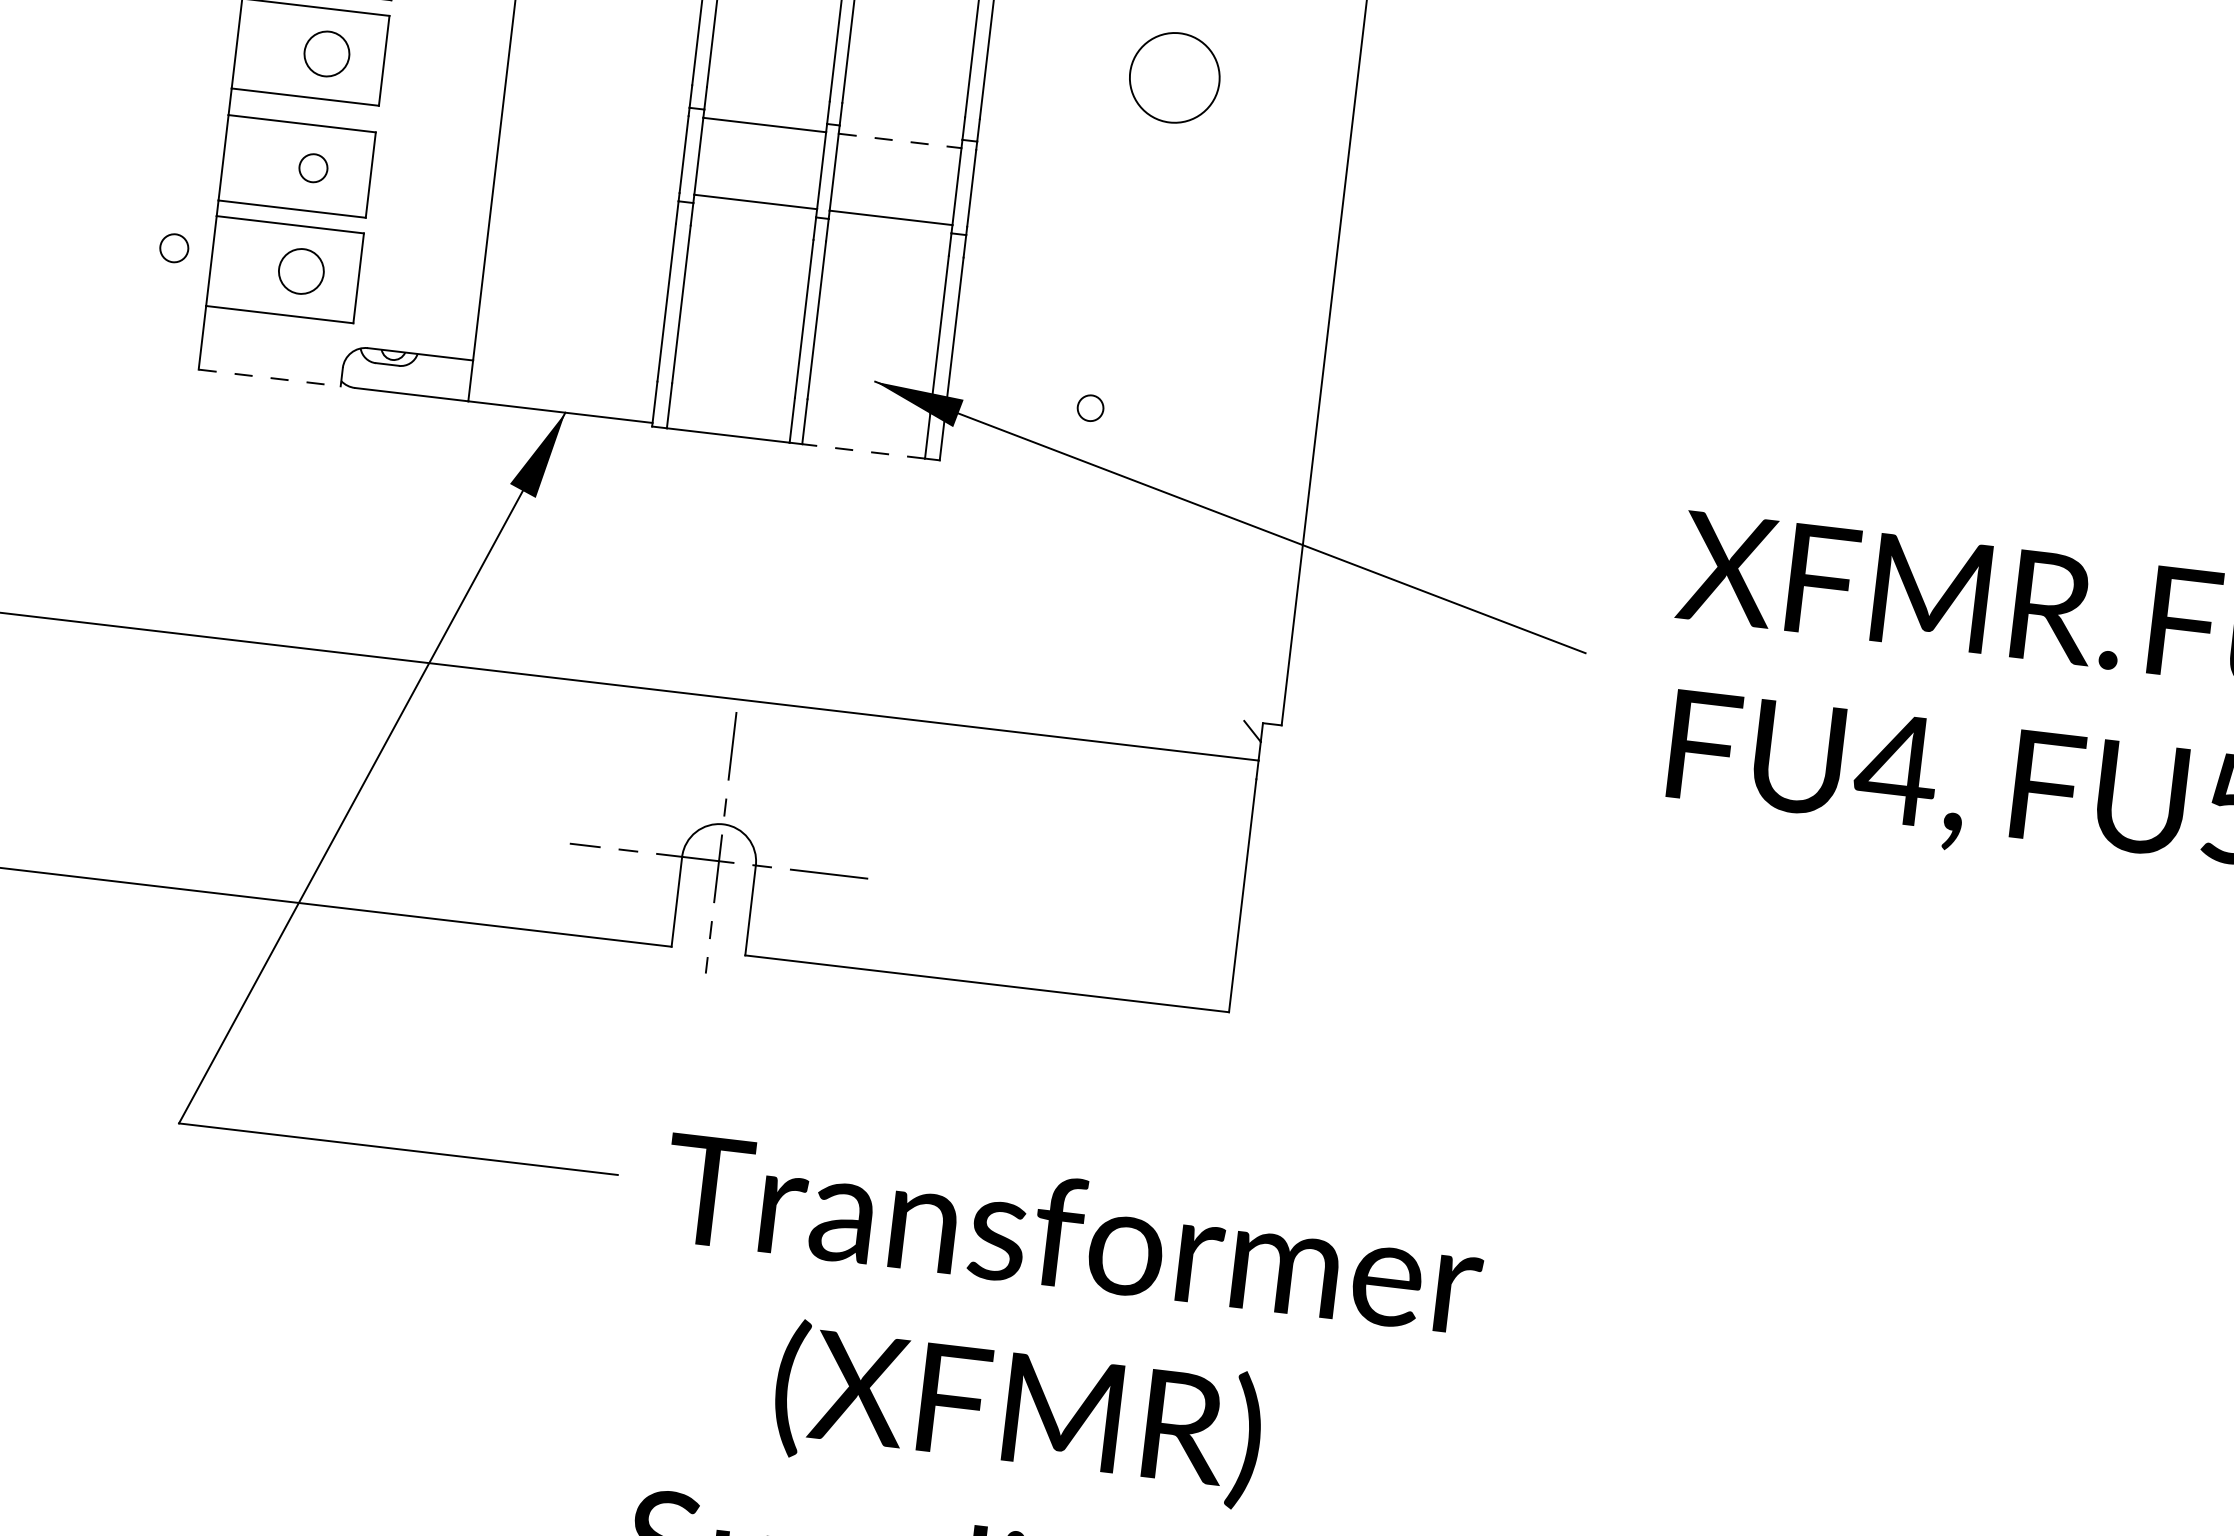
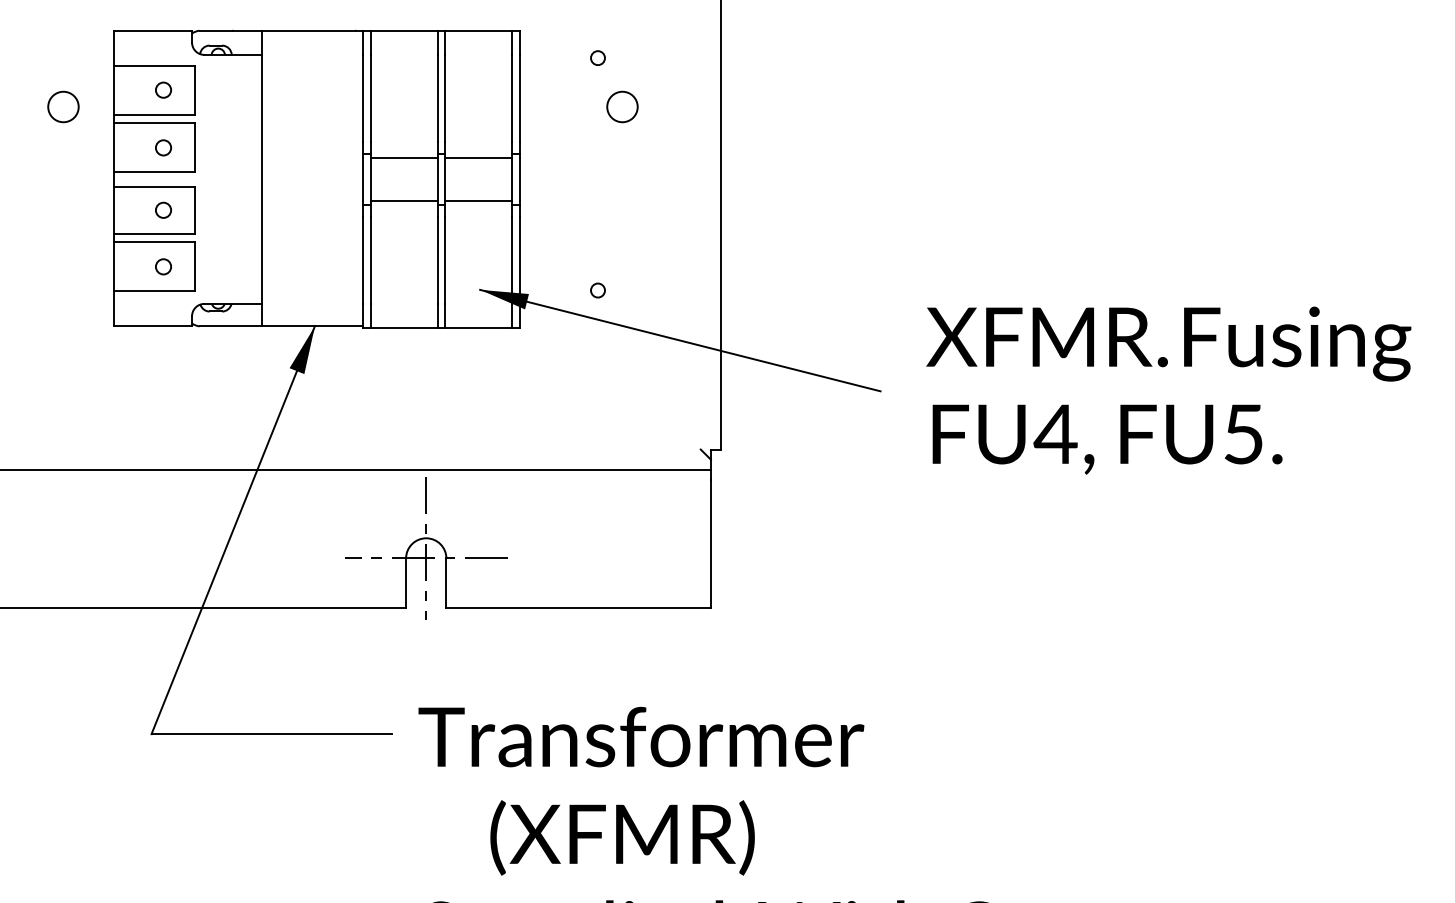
circle: (326, 53) -> (163, 147), size x0.62
circle: (1174, 76) -> (622, 106), size x0.62
line: (900, 141) -> (478, 158), dashed -> solid
circle: (174, 246) -> (93, 261), removed
circle: (301, 270) -> (163, 266), size x0.62
line: (270, 378) -> (153, 326), dashed -> solid
line: (863, 451) -> (478, 328), dashed -> solid

